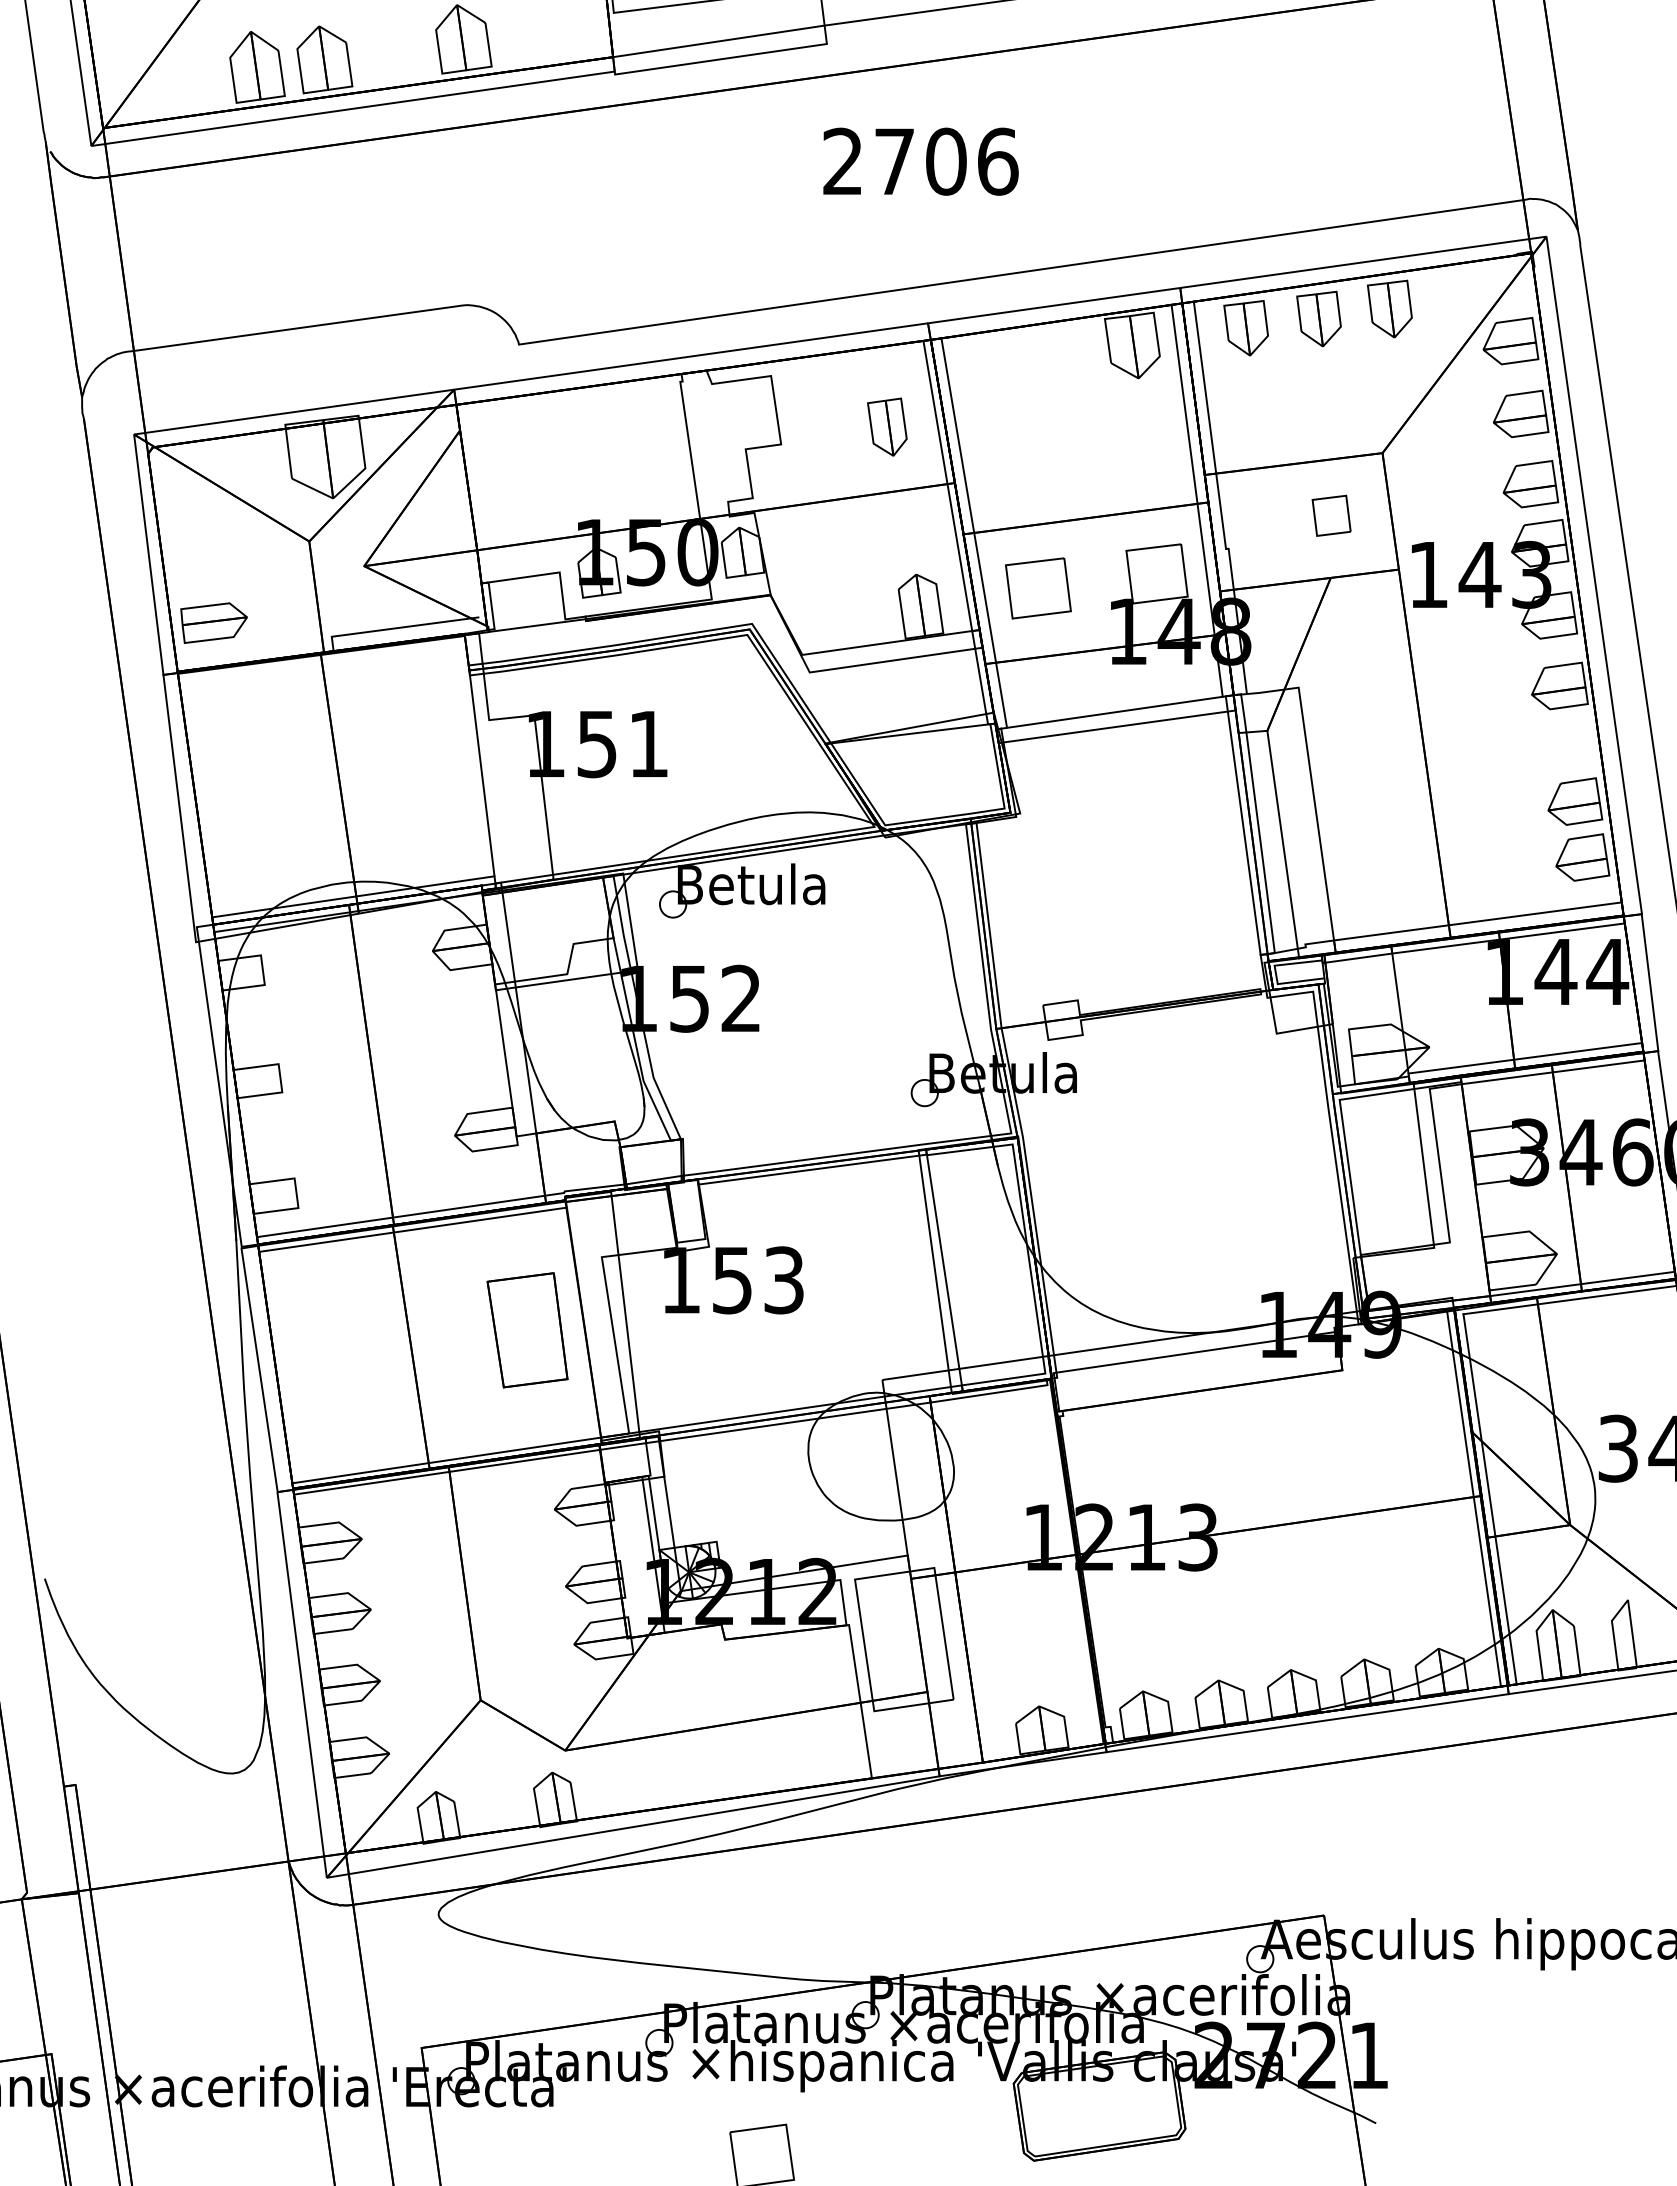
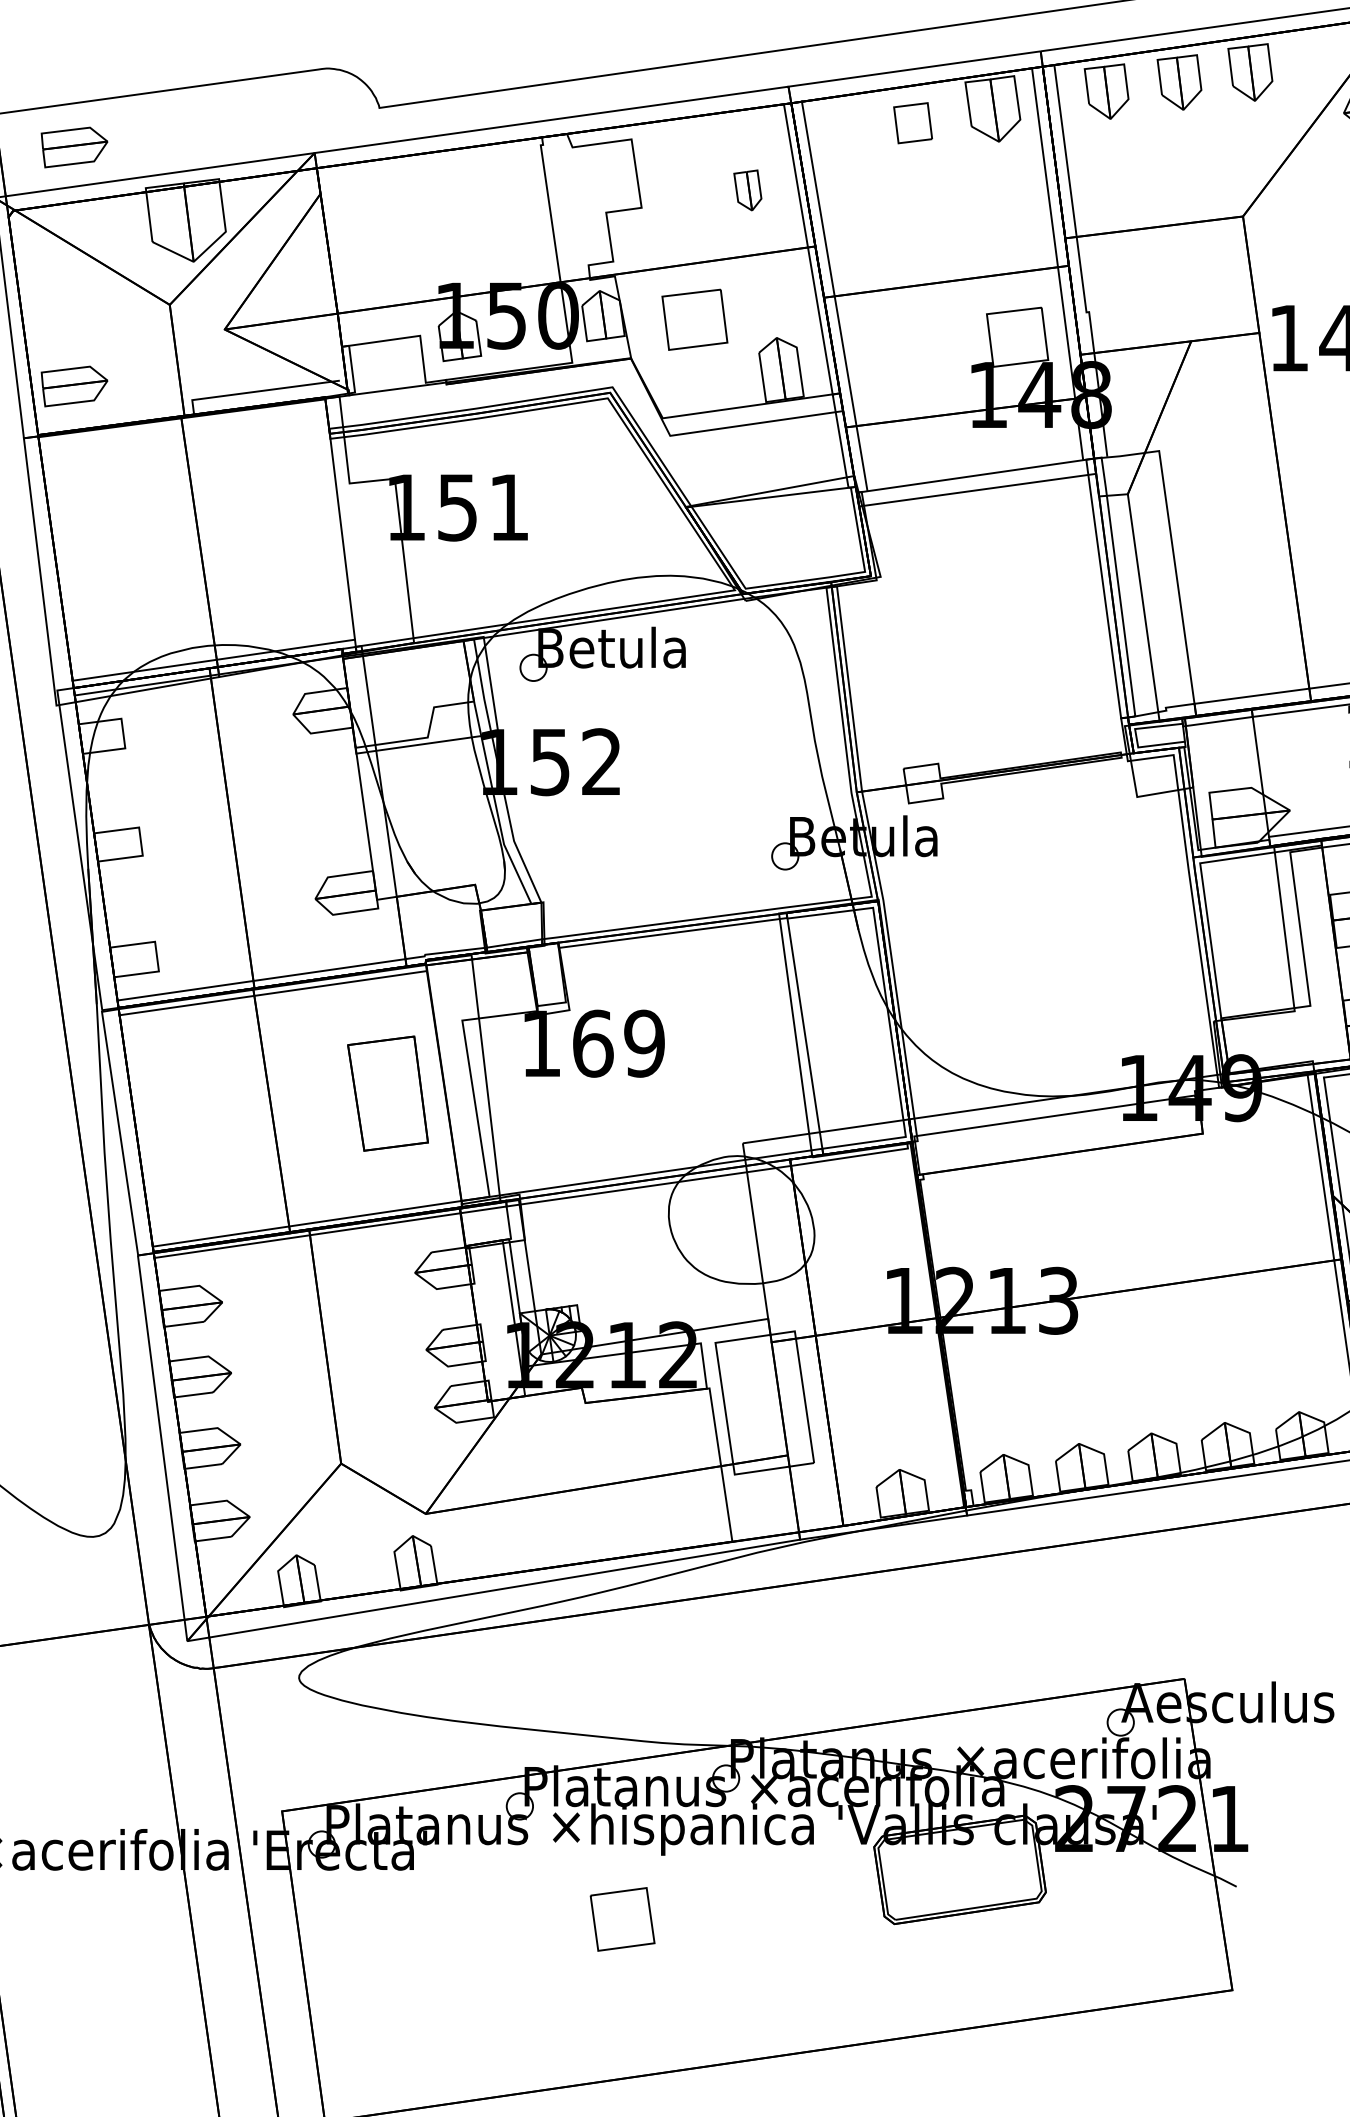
part: (213, 383) -> (73, 146), added
part: (887, 426) -> (747, 189), size x0.7
part: (1331, 515) -> (912, 122), moved
part: (1038, 588) -> (694, 319), moved
text: (758, 1280) -> (618, 1043), 153 -> 169

